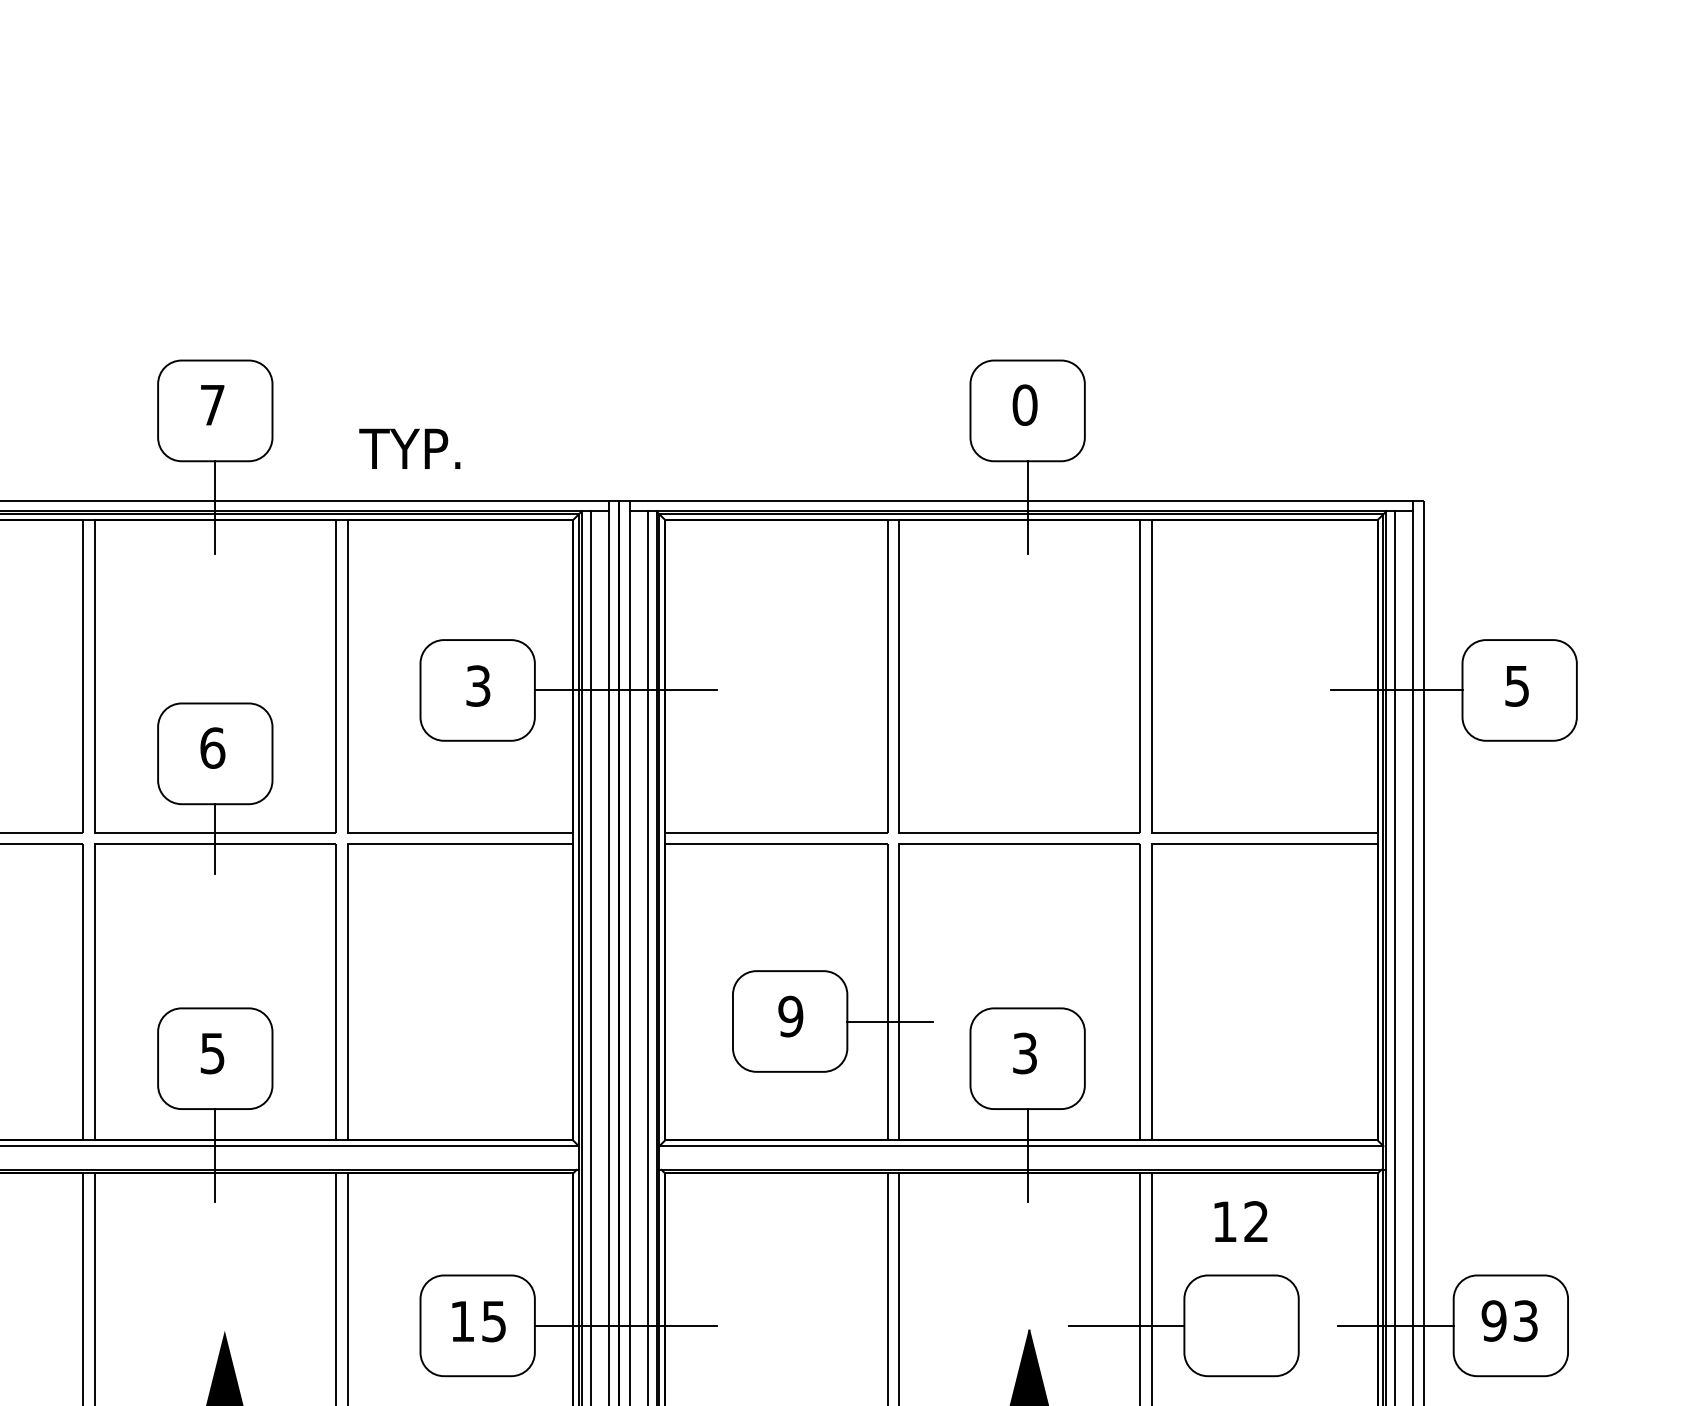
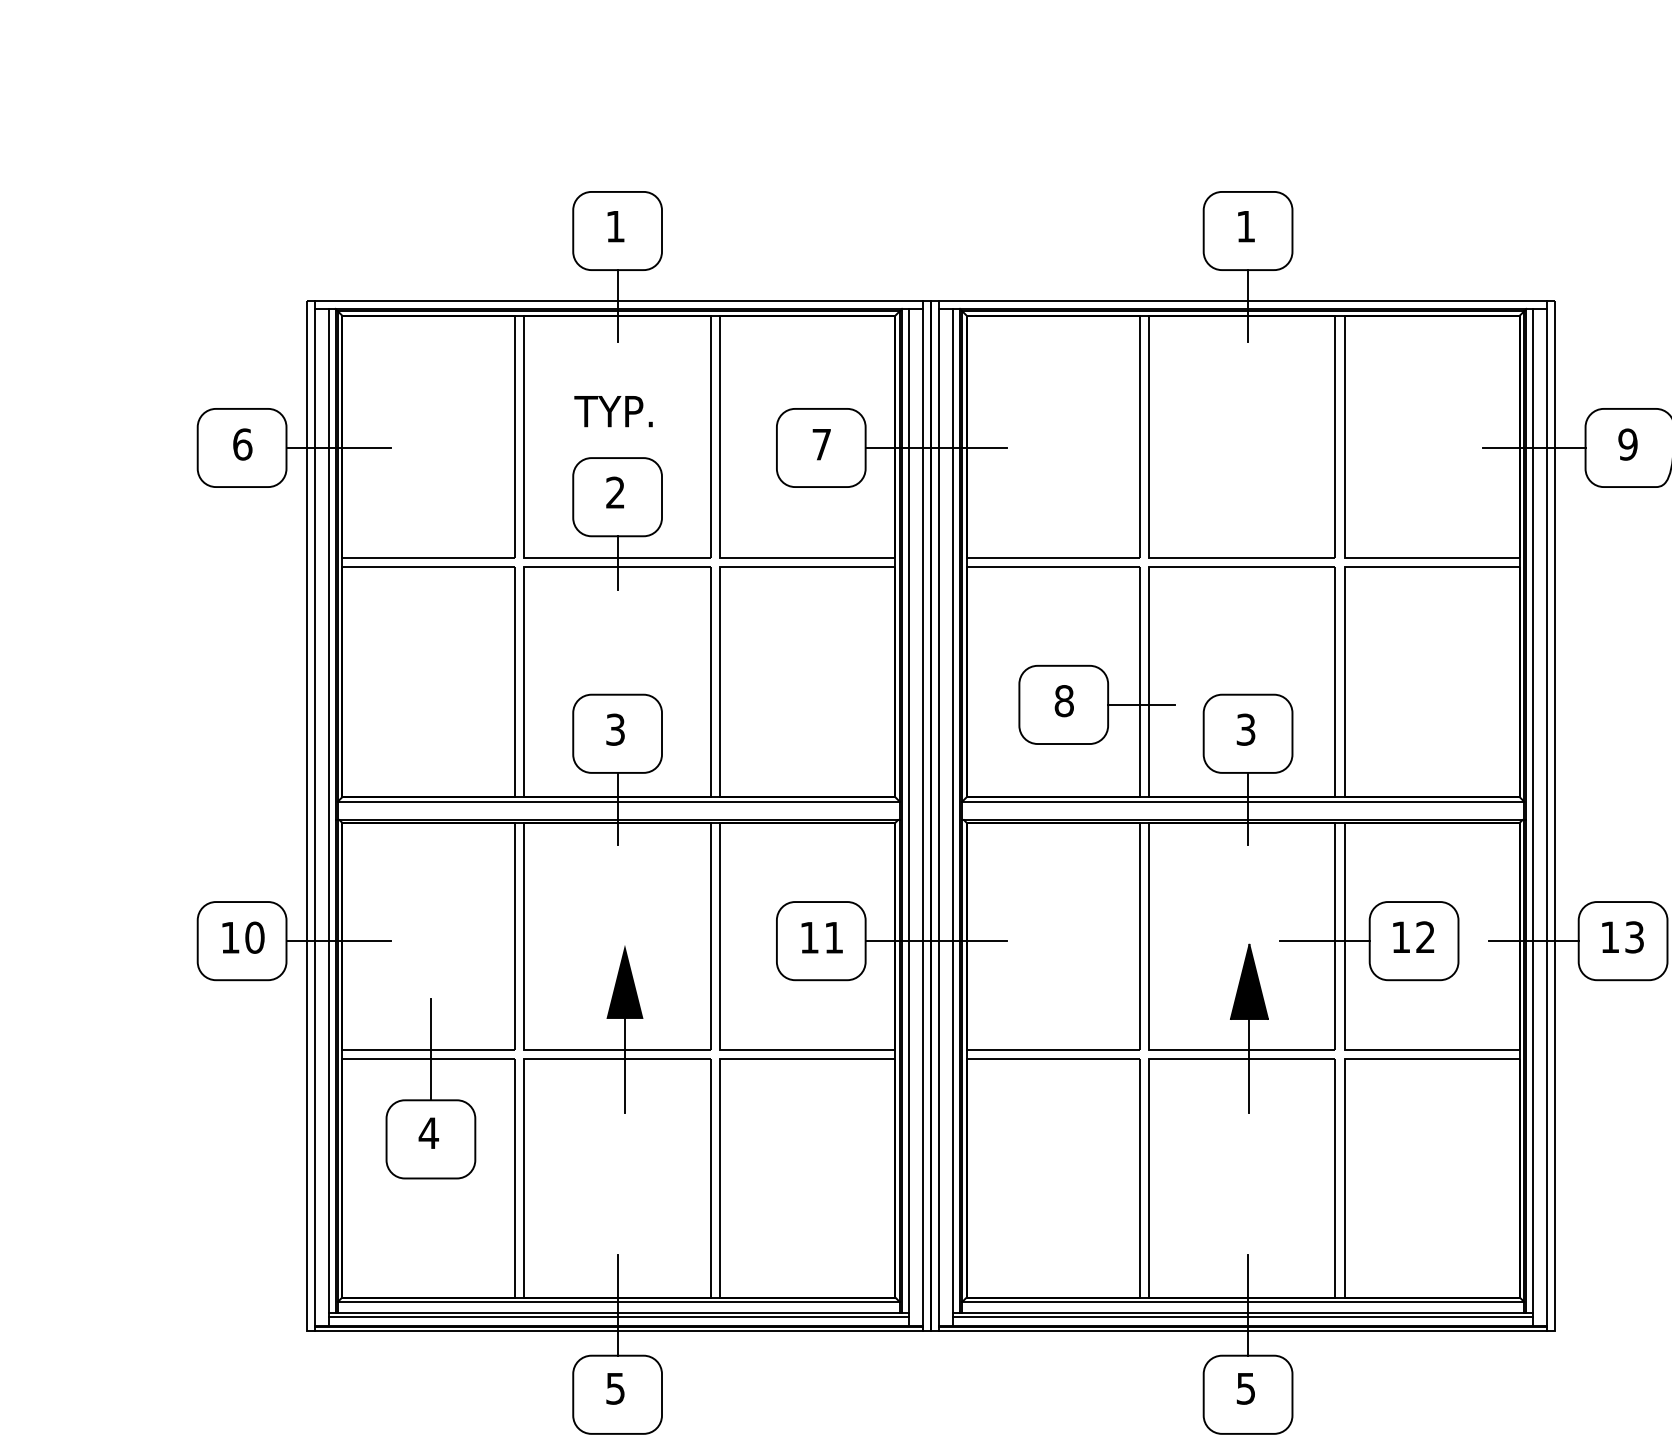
text: (212, 405) -> (615, 226), 7 -> 1
text: (1024, 405) -> (1245, 226), 0 -> 1
text: (409, 448) -> (613, 411), moved
text: (478, 685) -> (821, 444), 3 -> 7
text: (1516, 685) -> (1627, 444), 5 -> 9
text: (212, 747) -> (615, 492), 6 -> 2
text: (789, 1017) -> (1063, 701), 9 -> 8
text: (212, 1053) -> (615, 729), 5 -> 3
text: (1240, 1220) -> (1413, 936), moved
text: (493, 1321) -> (833, 937), 15 -> 11
text: (1493, 1321) -> (1609, 937), 93 -> 13

